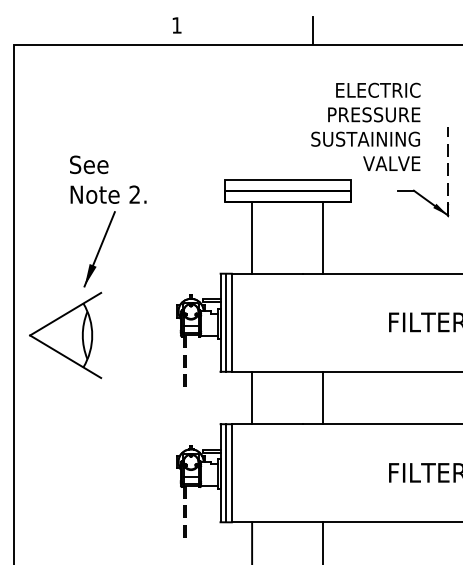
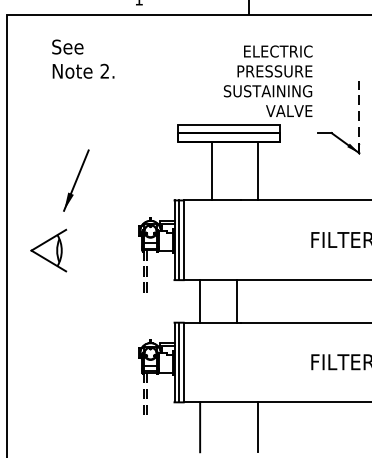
text: (365, 126) -> (267, 80), moved
text: (108, 179) -> (83, 58), moved
line: (252, 237) -> (212, 171), moved
part: (65, 335) -> (48, 250), size x0.6
line: (322, 397) -> (236, 301), moved

